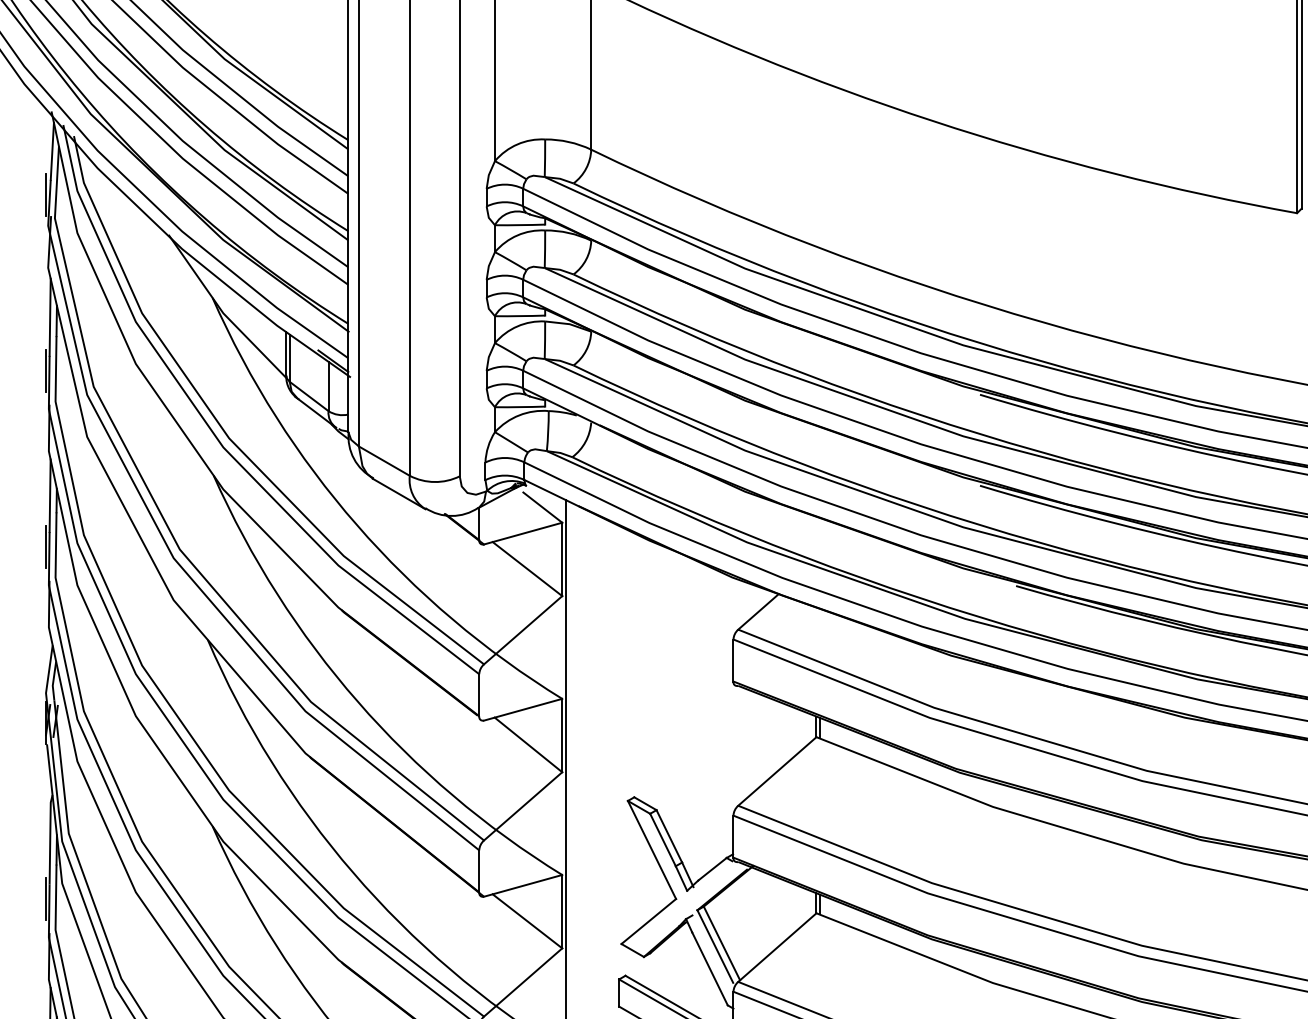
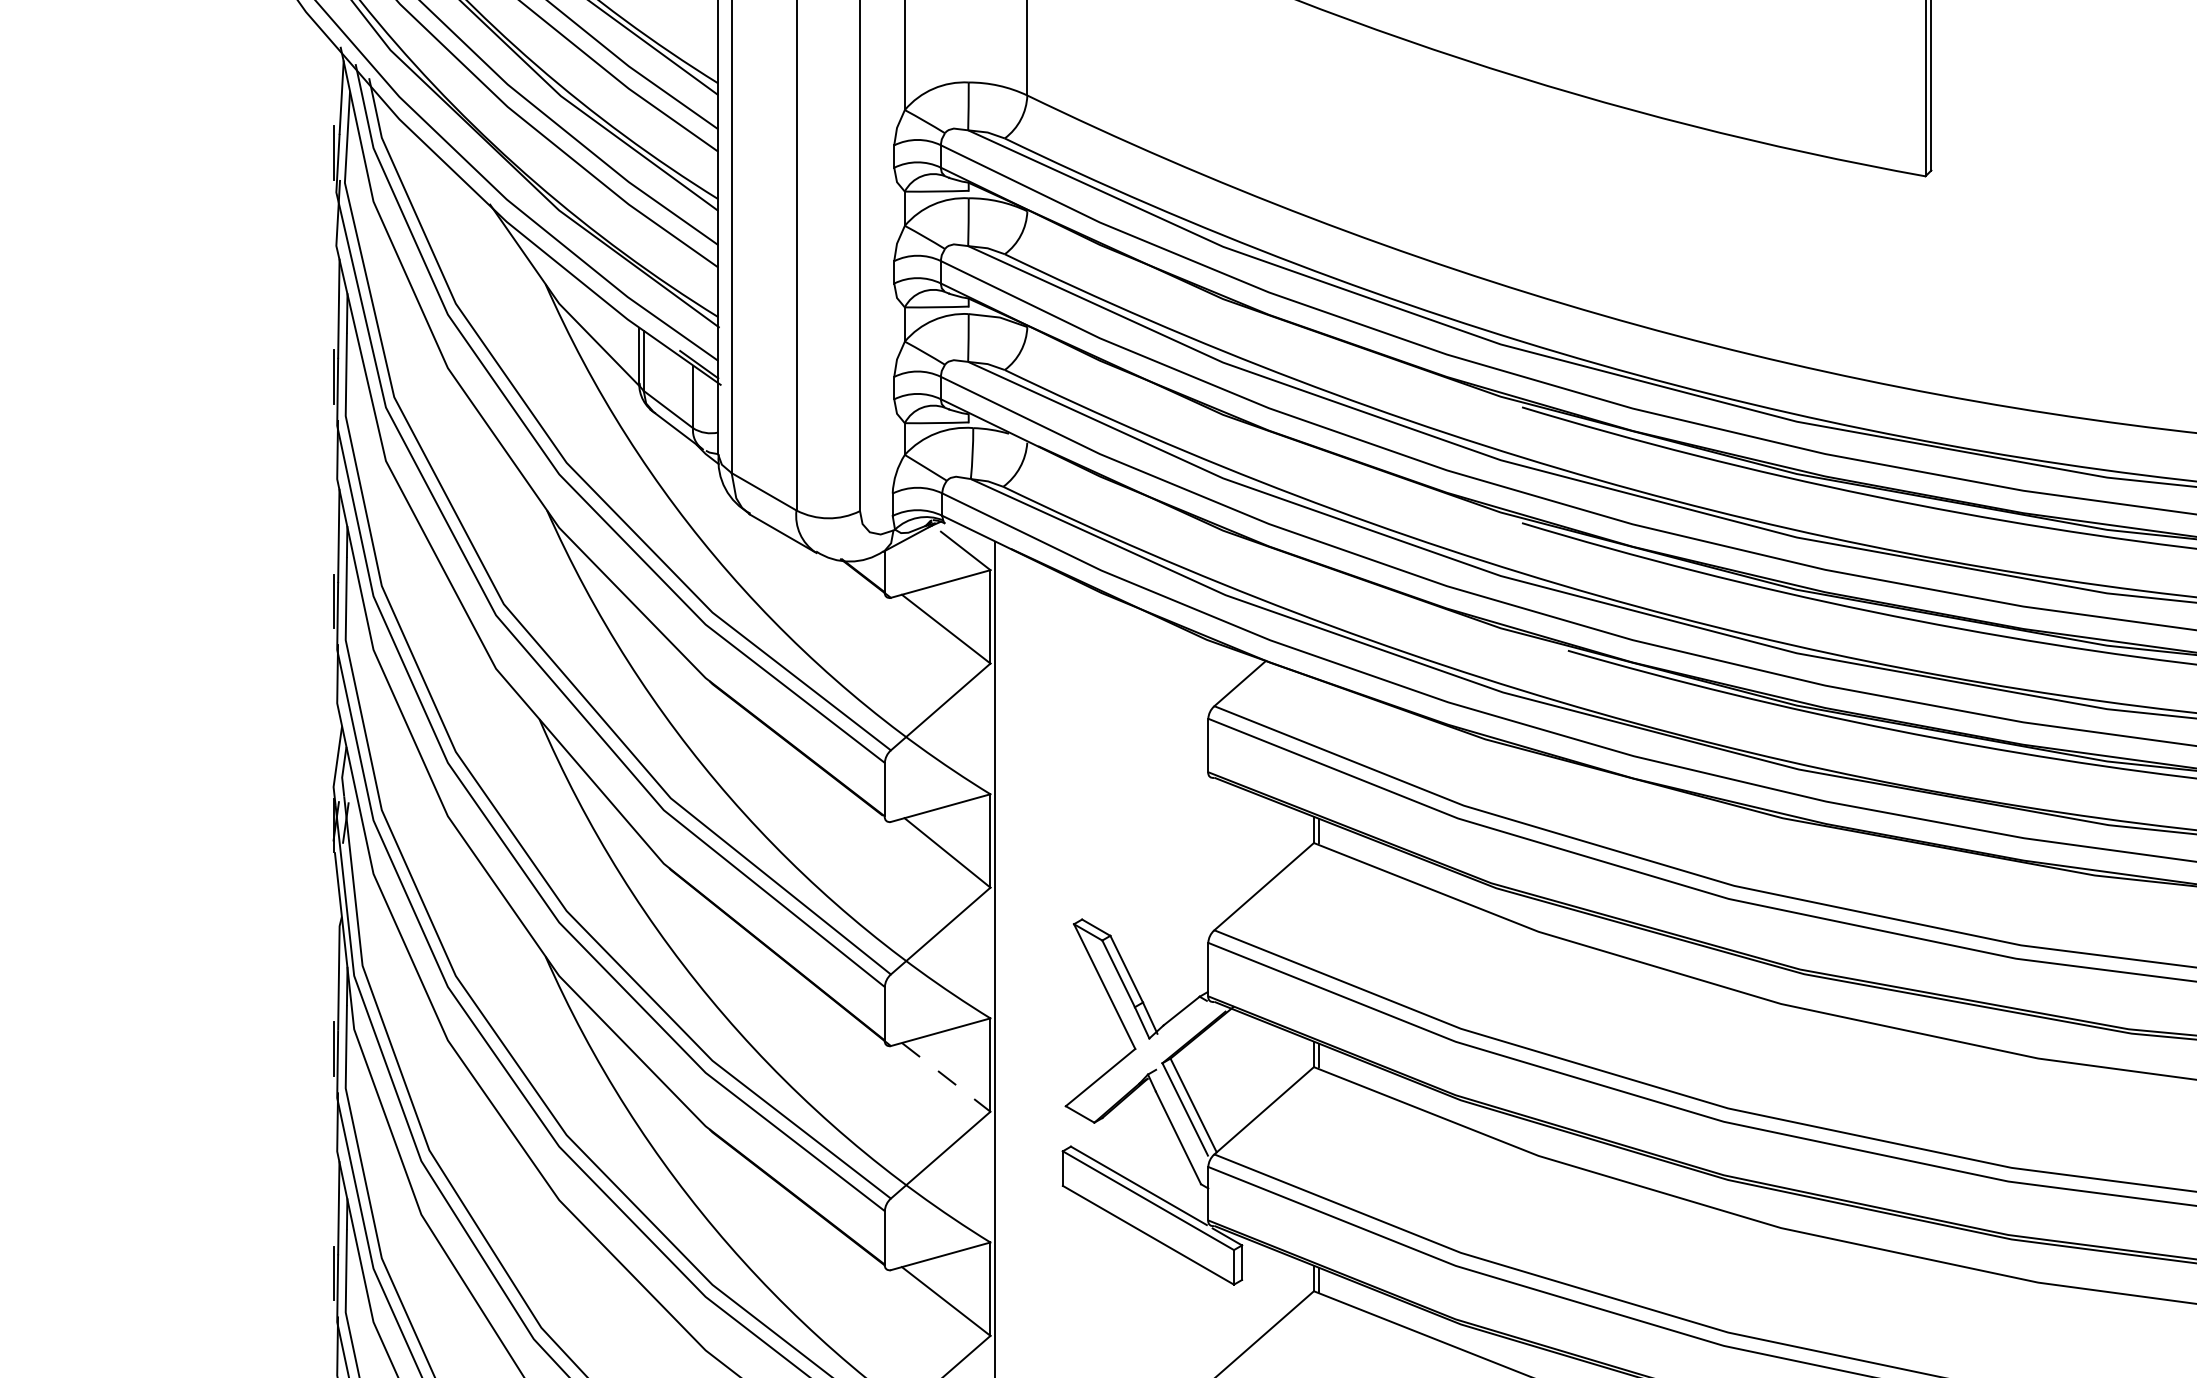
line: (527, 921) -> (946, 1077), solid -> dashed

